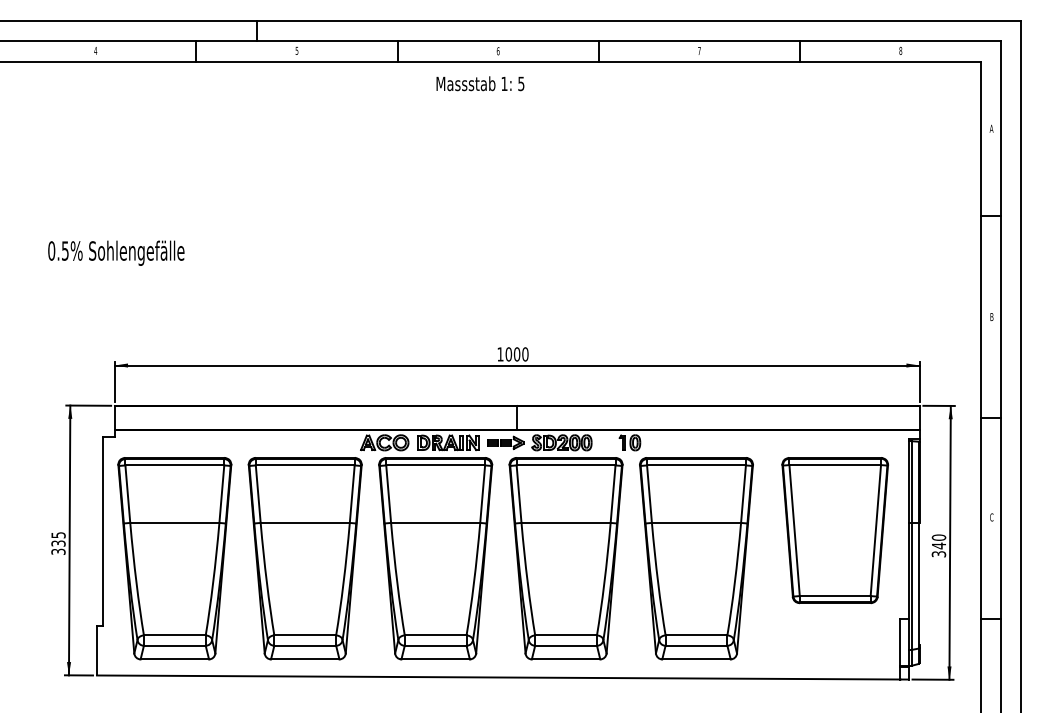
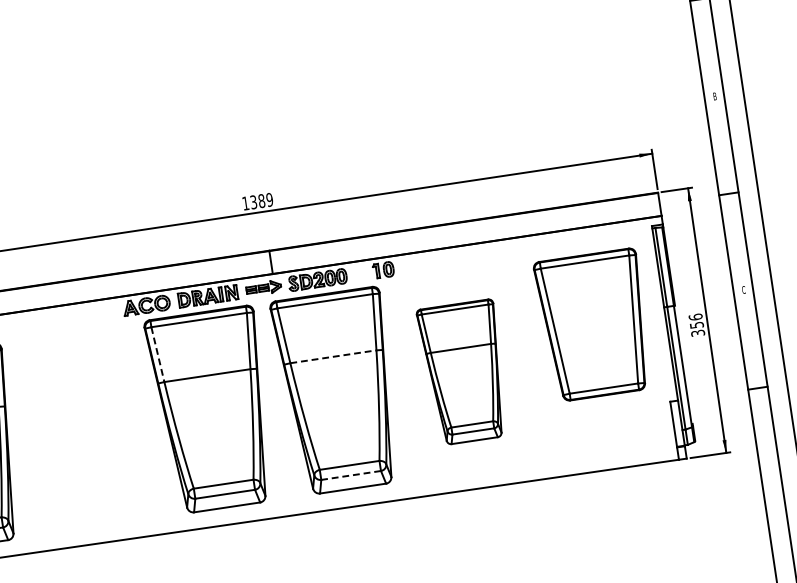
text: (516, 354) -> (261, 201), 1000 -> 1389
line: (388, 494) -> (157, 354), solid -> dashed
line: (566, 522) -> (333, 356), solid -> dashed
text: (938, 541) -> (695, 320), 340 -> 356
part: (304, 558) -> (85, 428), removed
part: (696, 558) -> (464, 372), size x0.7
line: (566, 645) -> (351, 475), solid -> dashed

